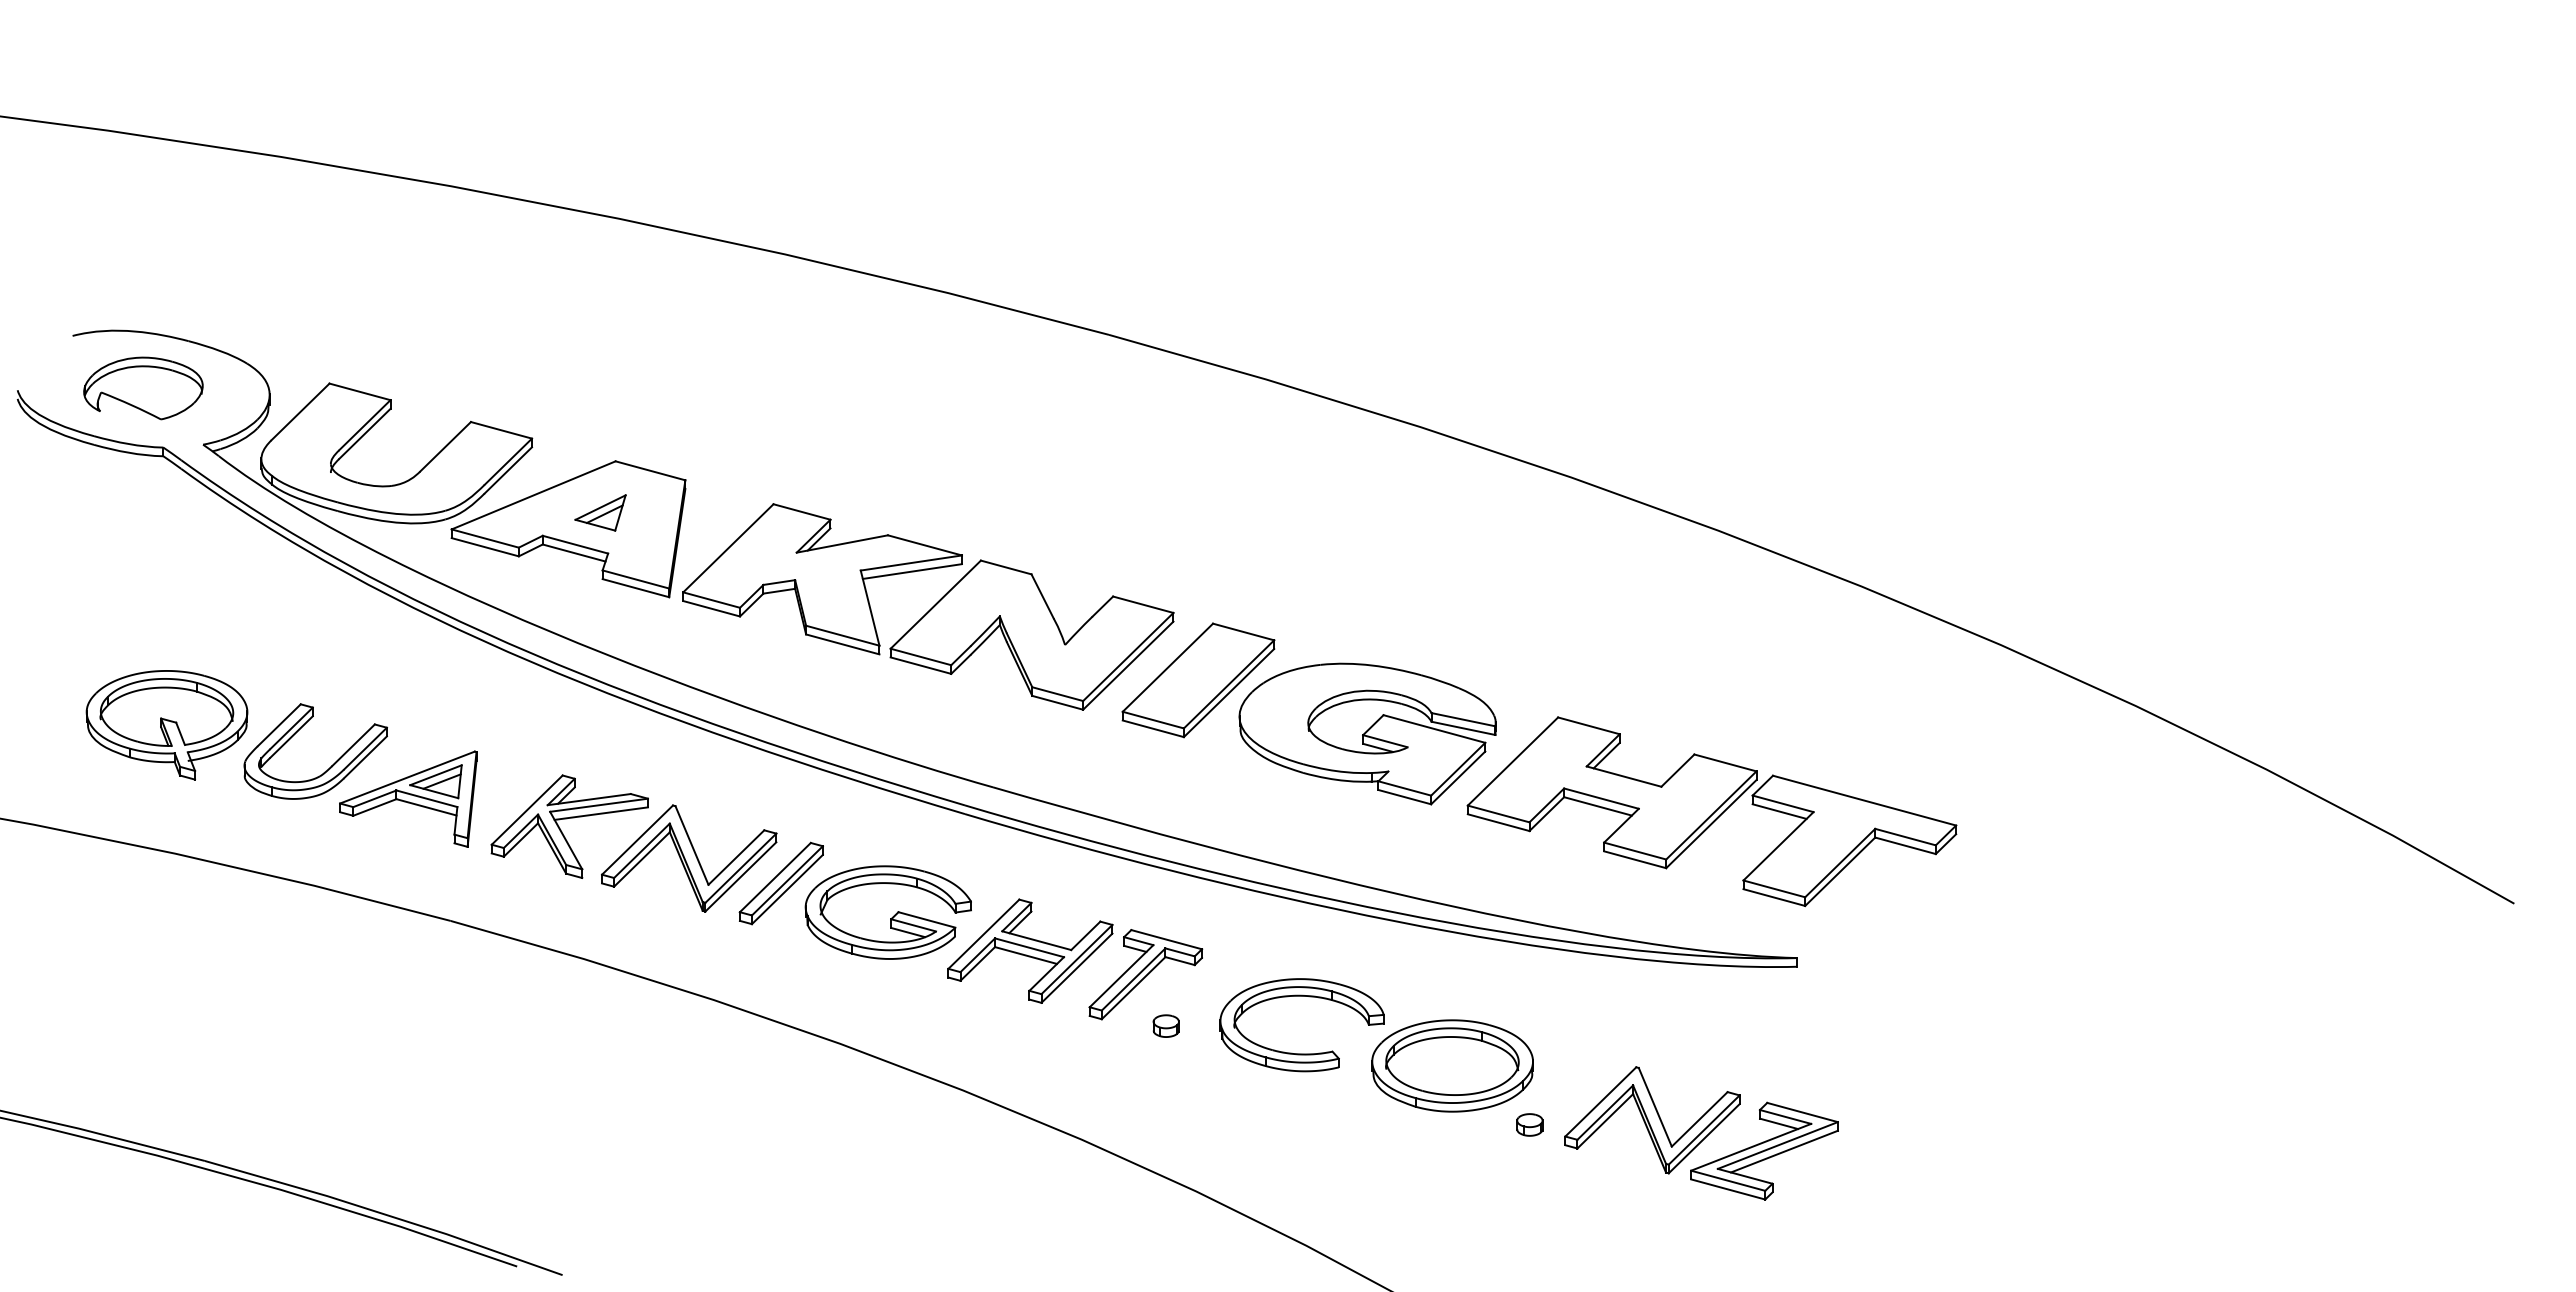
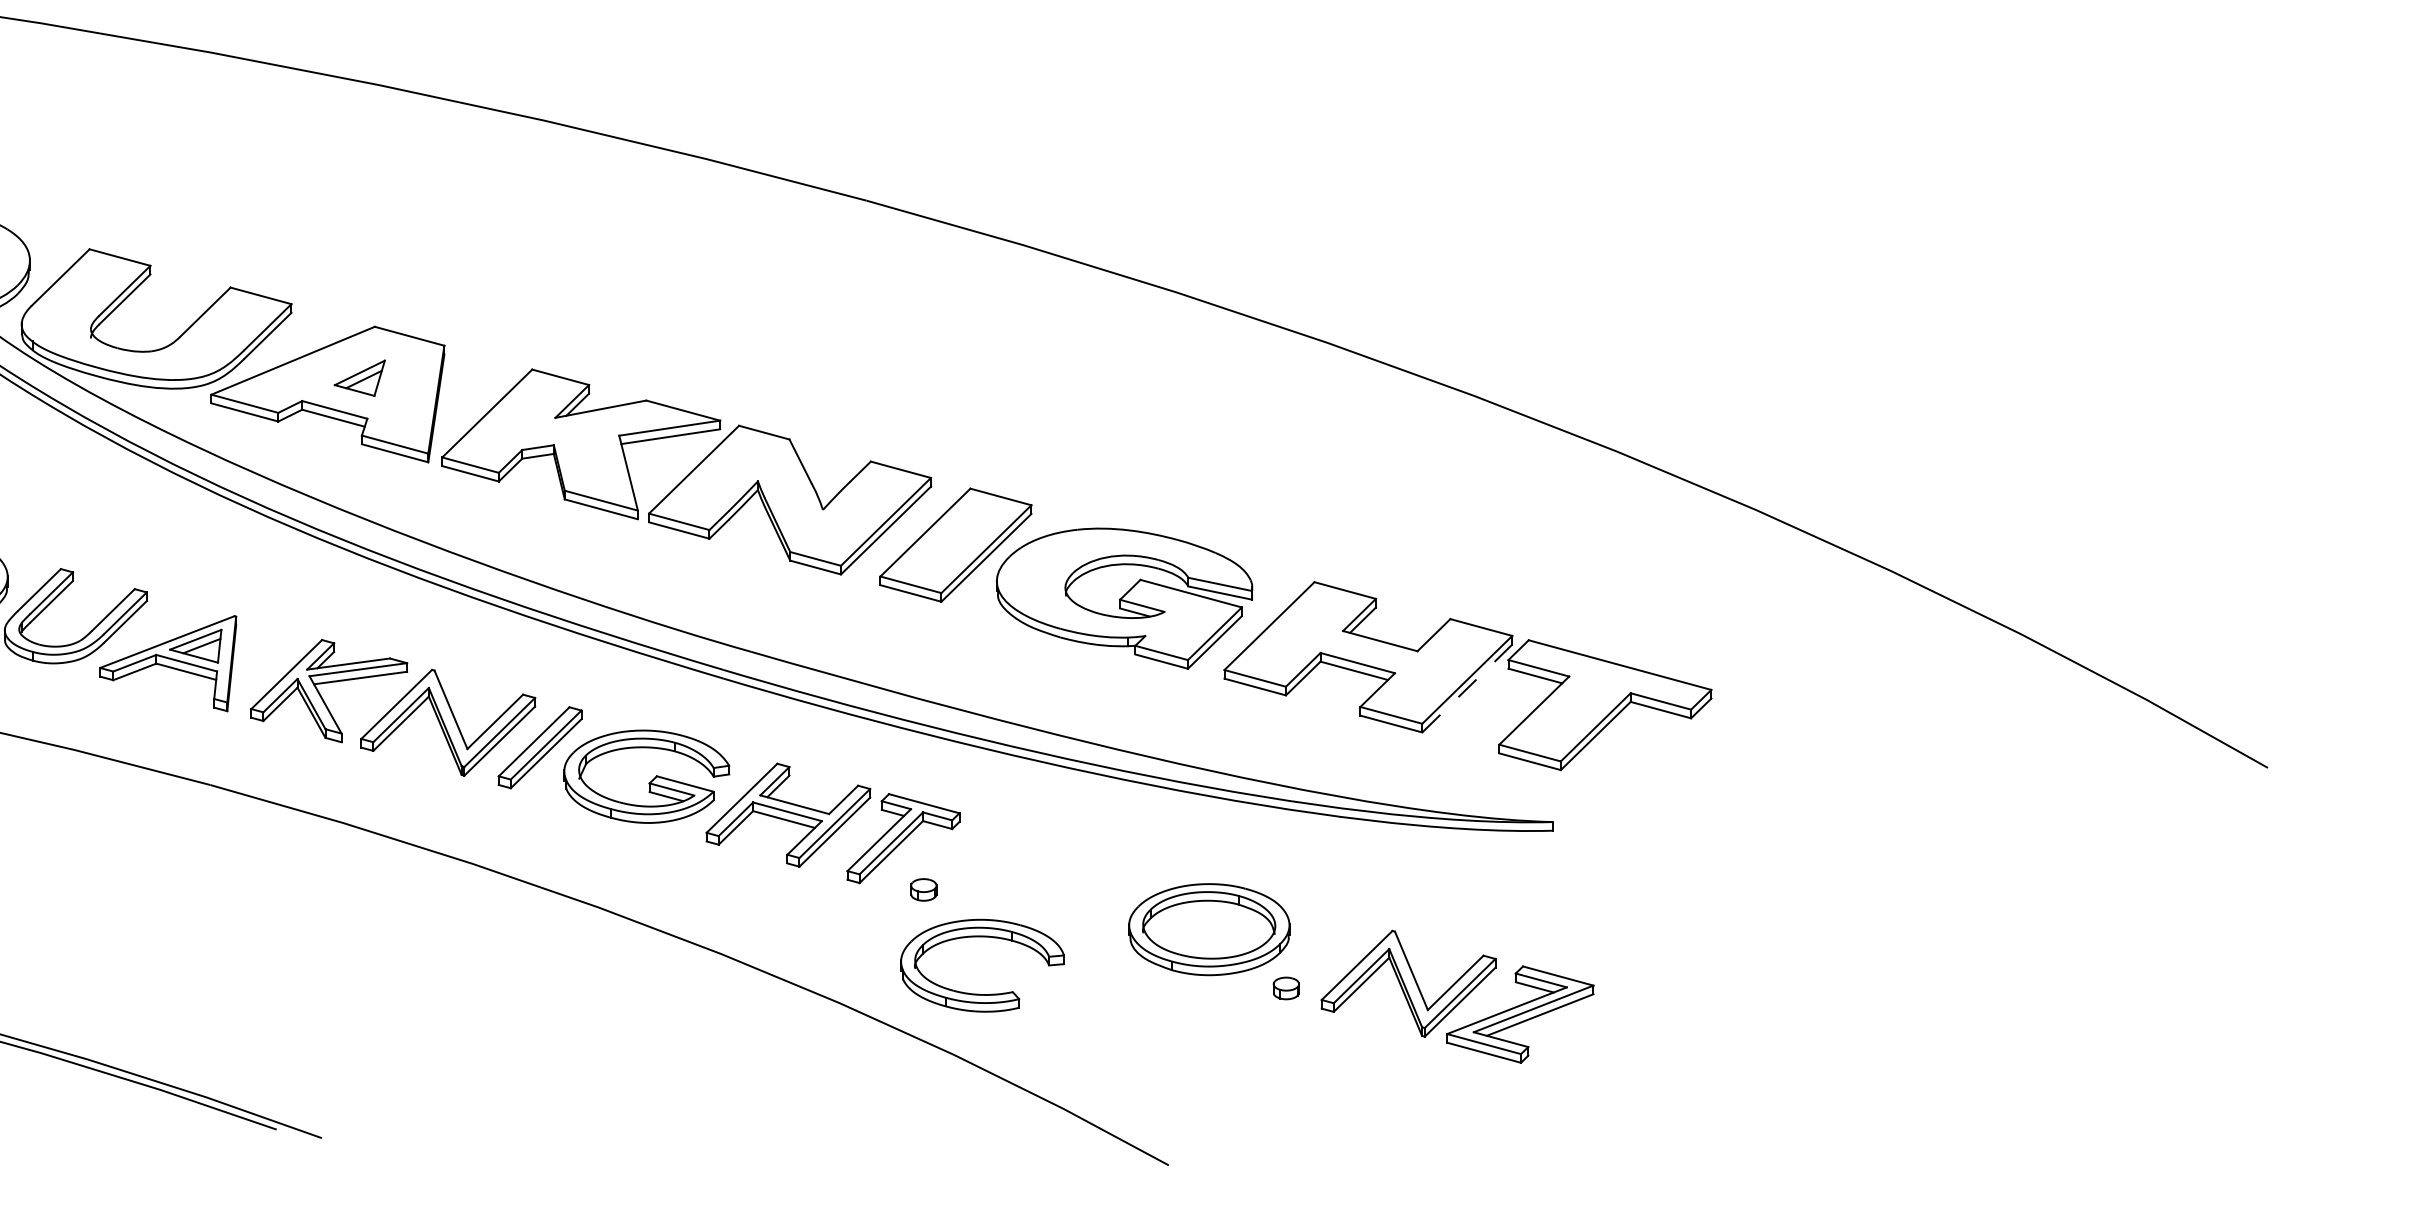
line: (1711, 823) -> (1467, 687), solid -> dashed
part: (1301, 1053) -> (981, 993), moved

